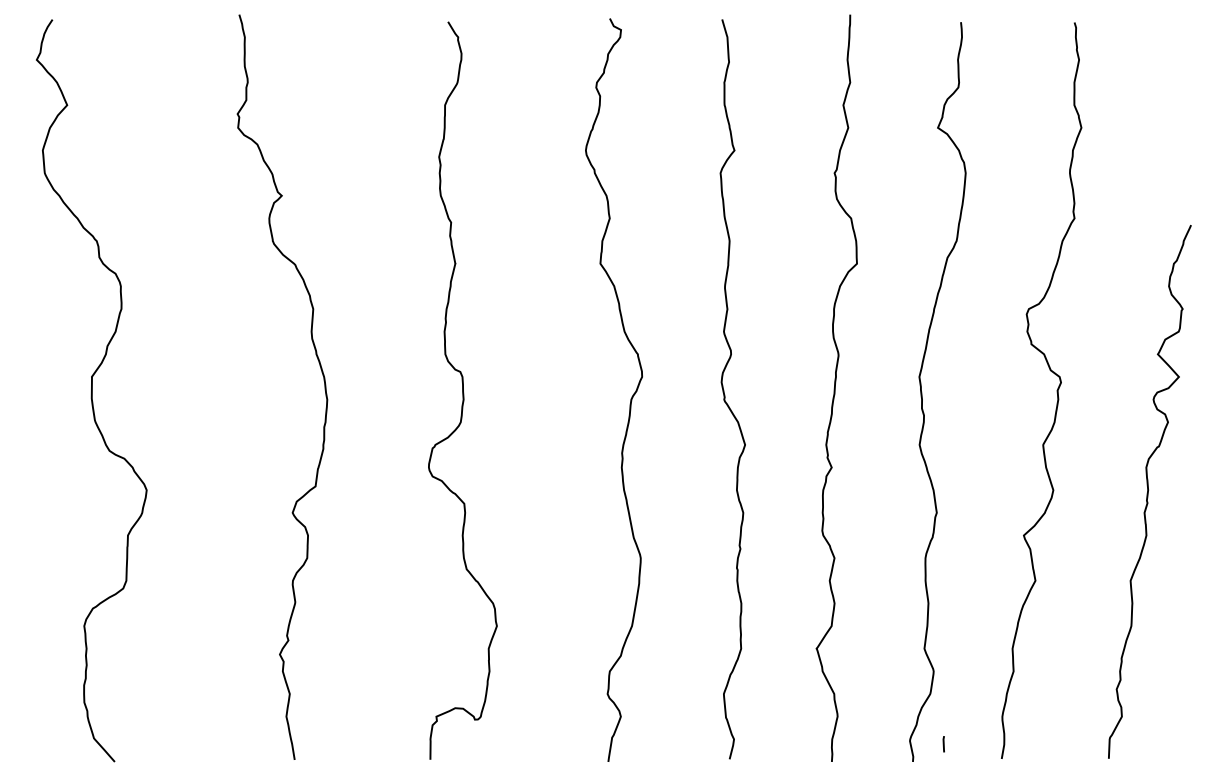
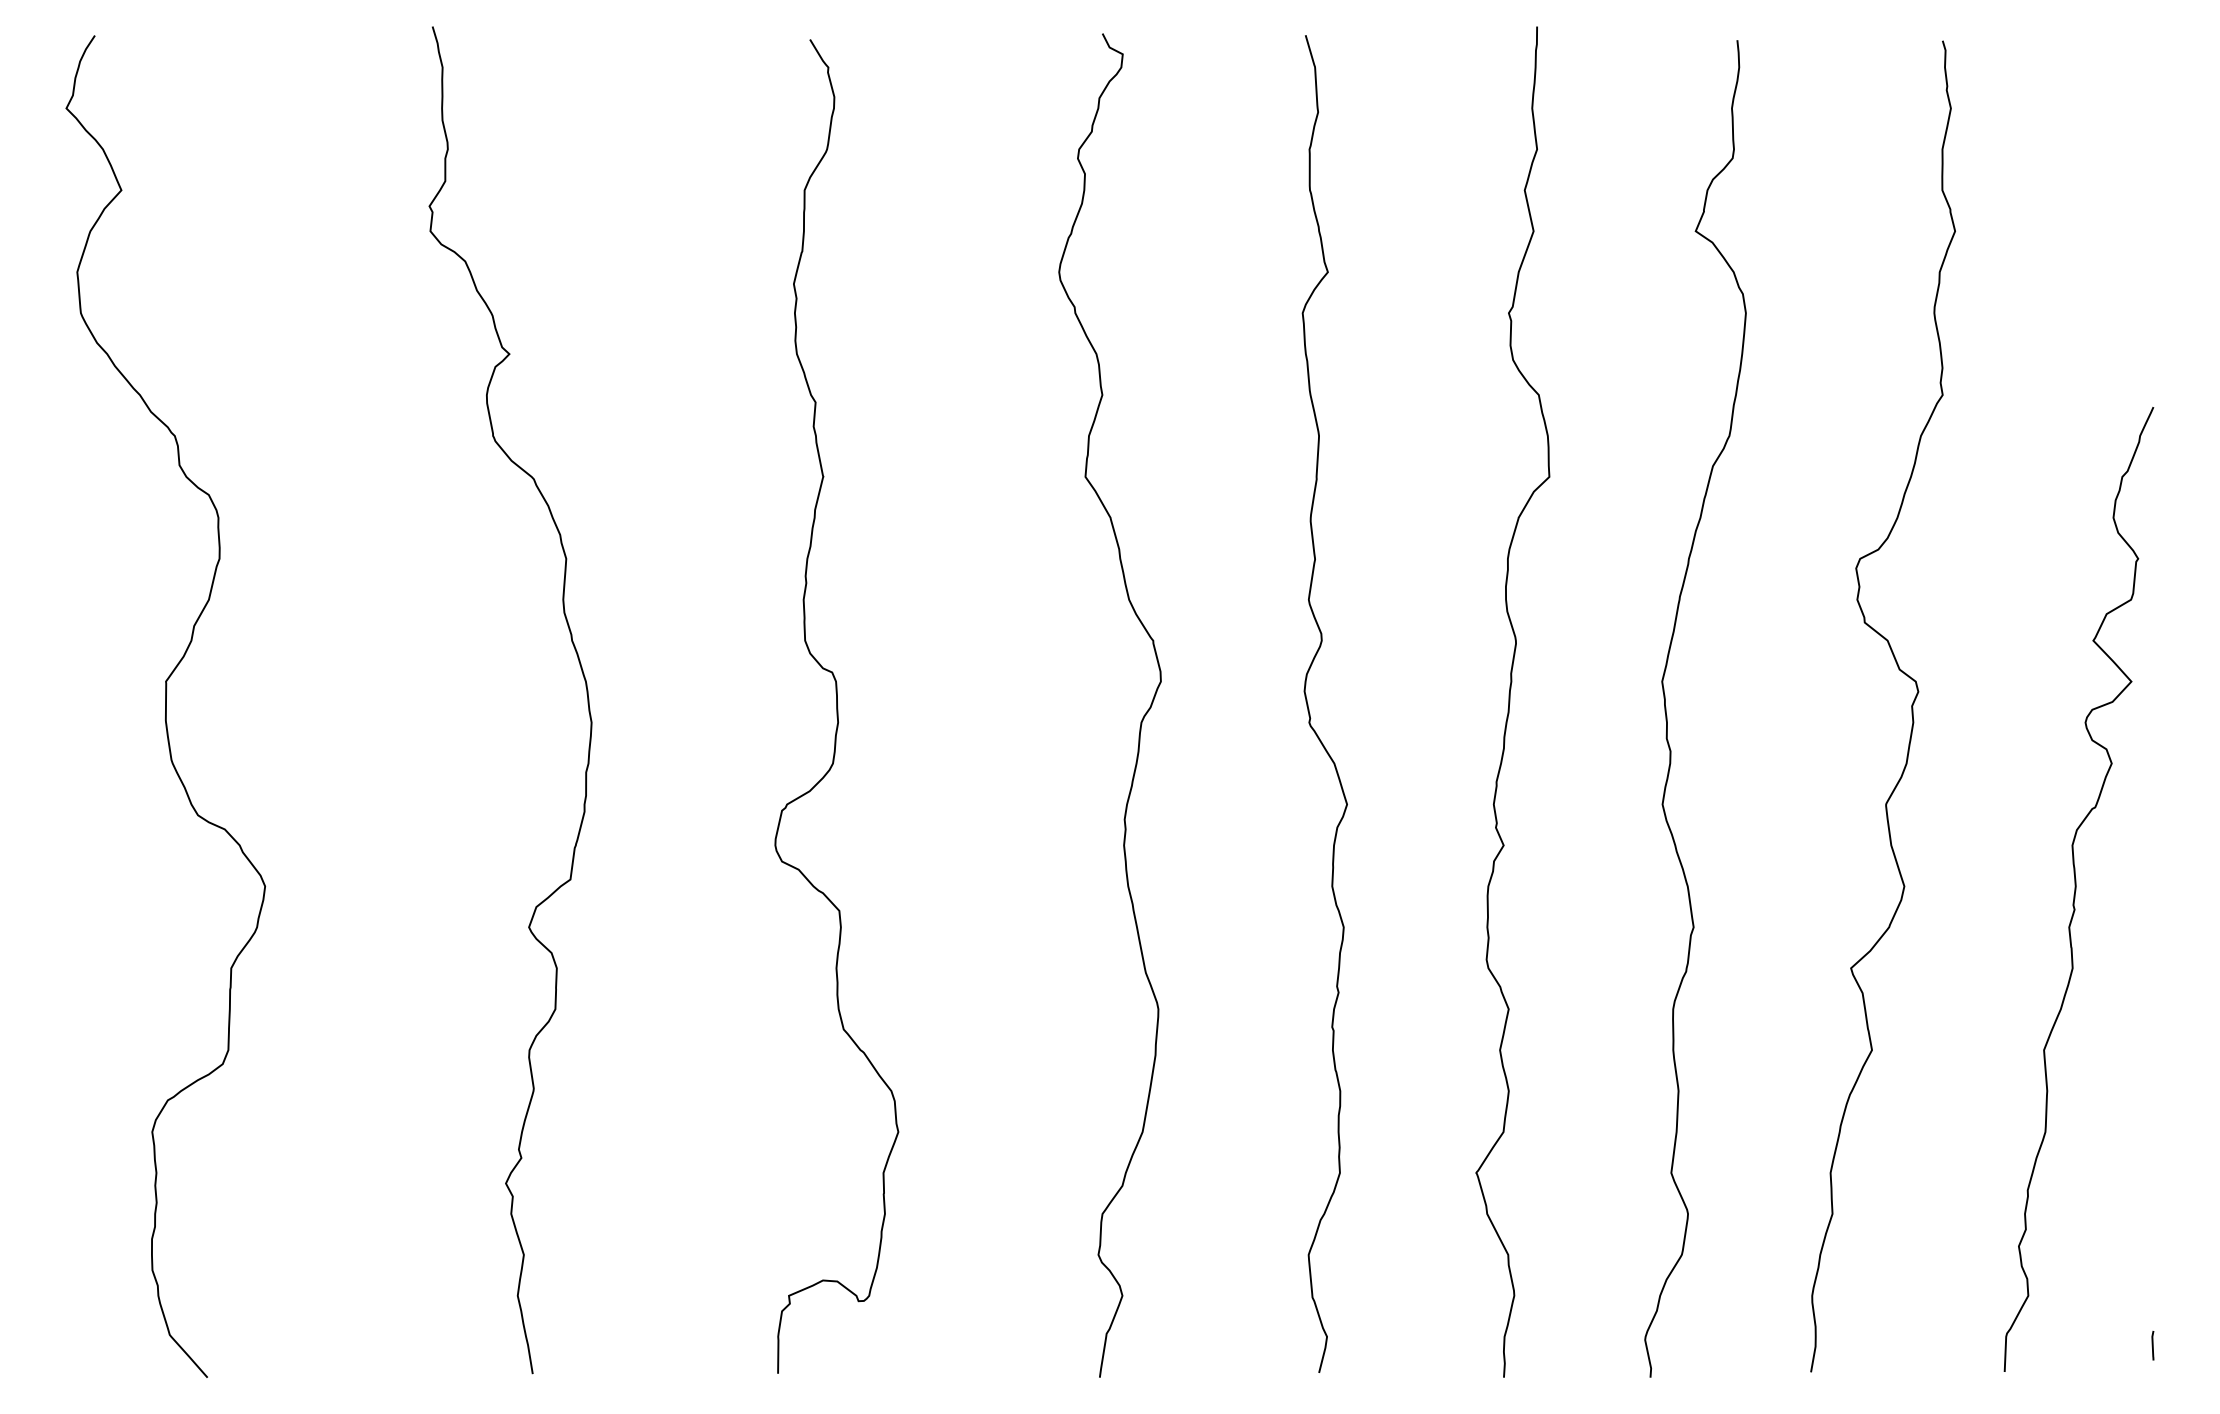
line: (943, 744) -> (2152, 1346), moved

